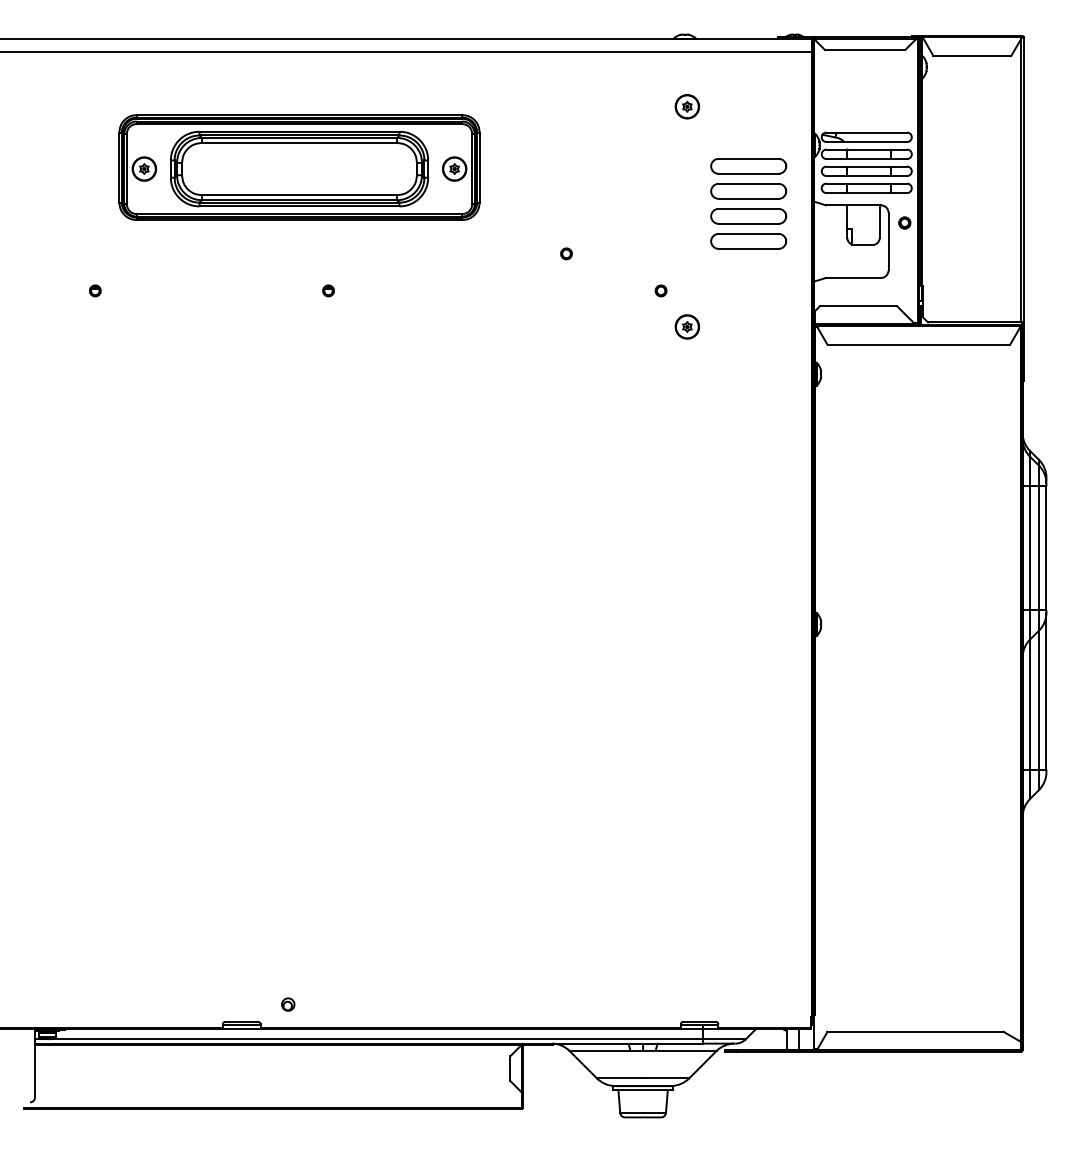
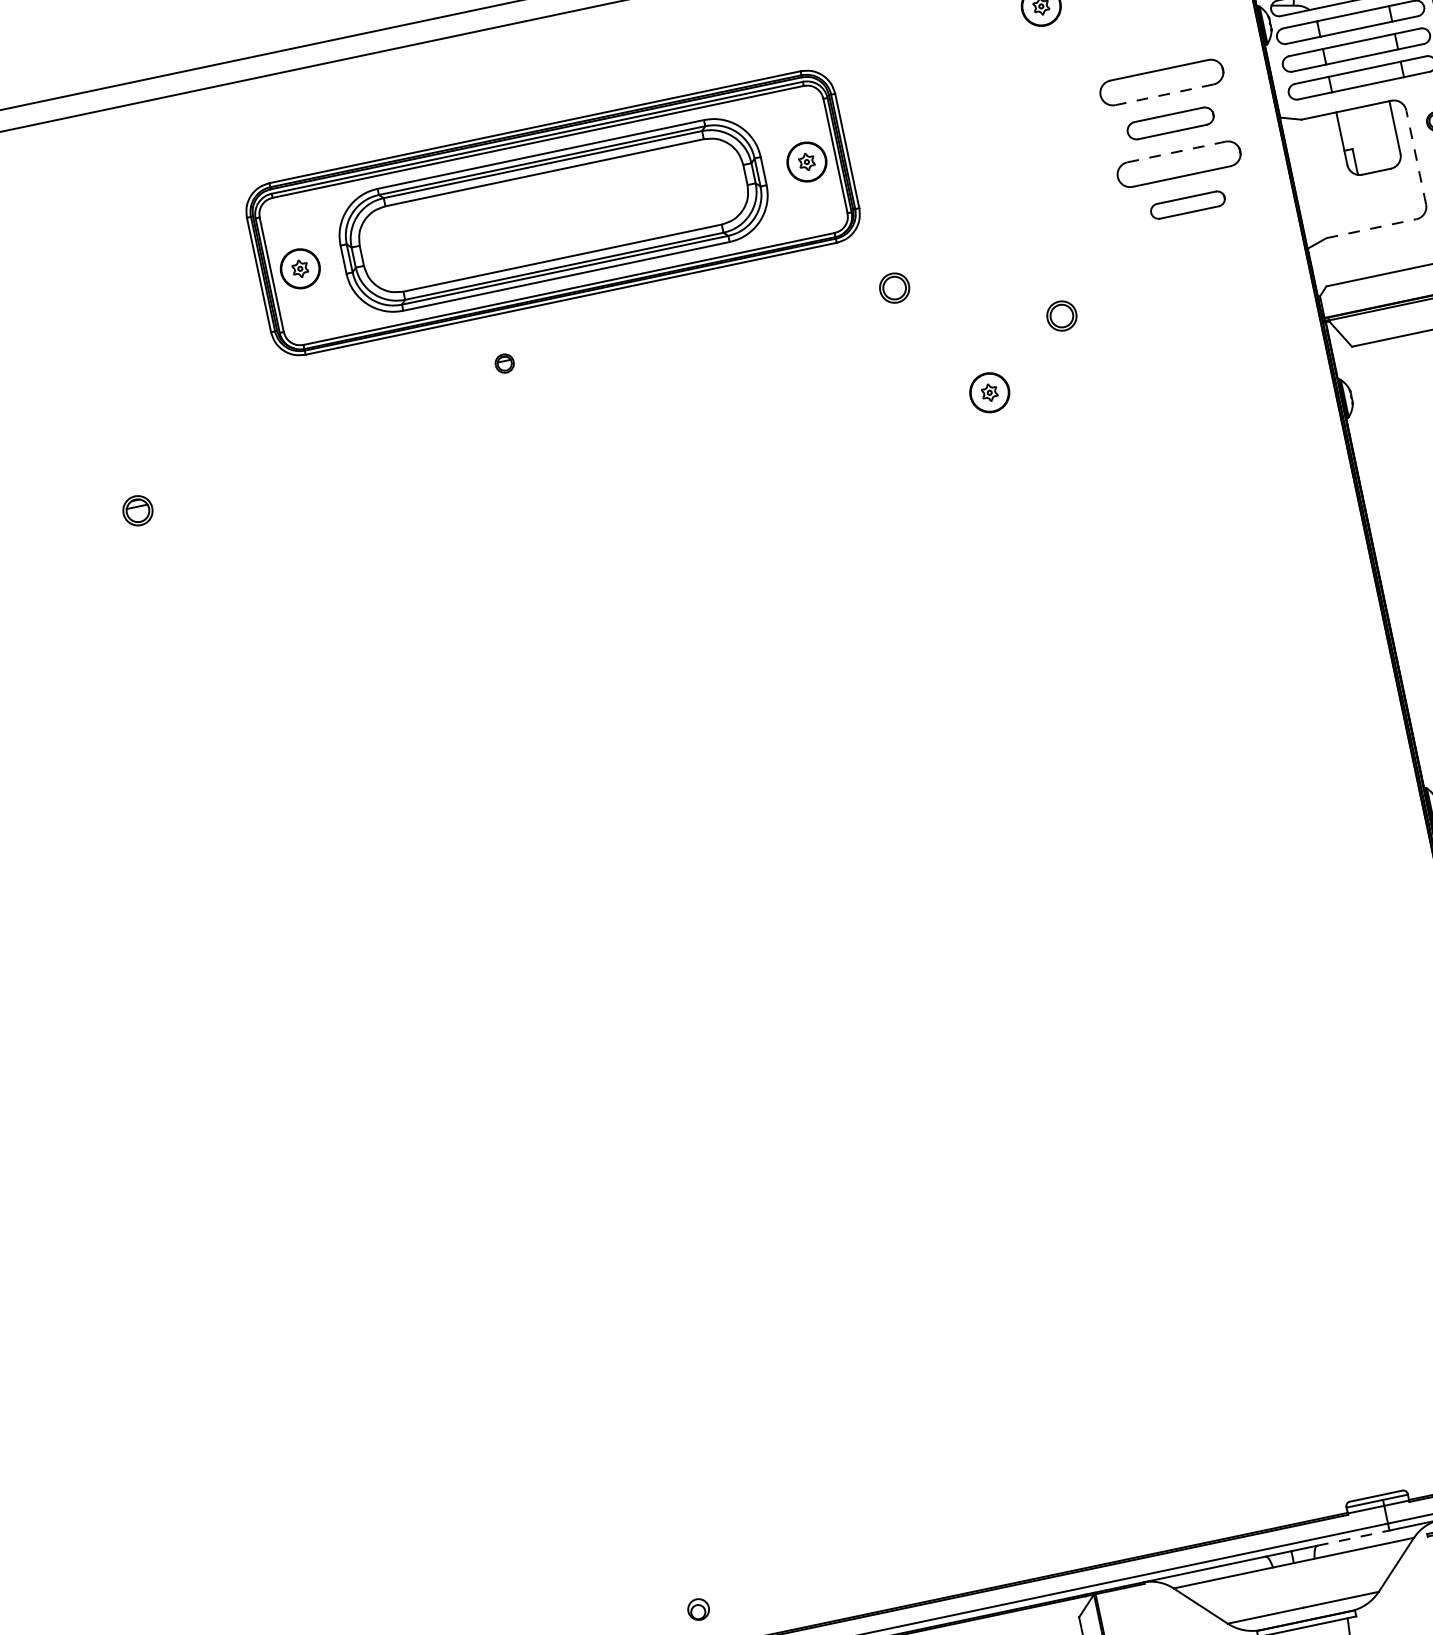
part: (299, 167) -> (553, 212), moved
line: (748, 173) -> (1164, 94), solid -> dashed
part: (748, 191) -> (1170, 123), size x0.7
line: (749, 208) -> (1177, 151), solid -> dashed
part: (748, 241) -> (1187, 205), size x0.6
line: (888, 241) -> (1416, 157), solid -> dashed
part: (566, 253) -> (894, 287), size x1.6
line: (853, 277) -> (1371, 228), solid -> dashed
part: (95, 290) -> (138, 510), size x1.6
part: (328, 290) -> (504, 362), moved
part: (660, 290) -> (1060, 315), size x1.6
part: (686, 326) -> (988, 392), moved
line: (681, 1043) -> (1354, 1537), solid -> dashed

